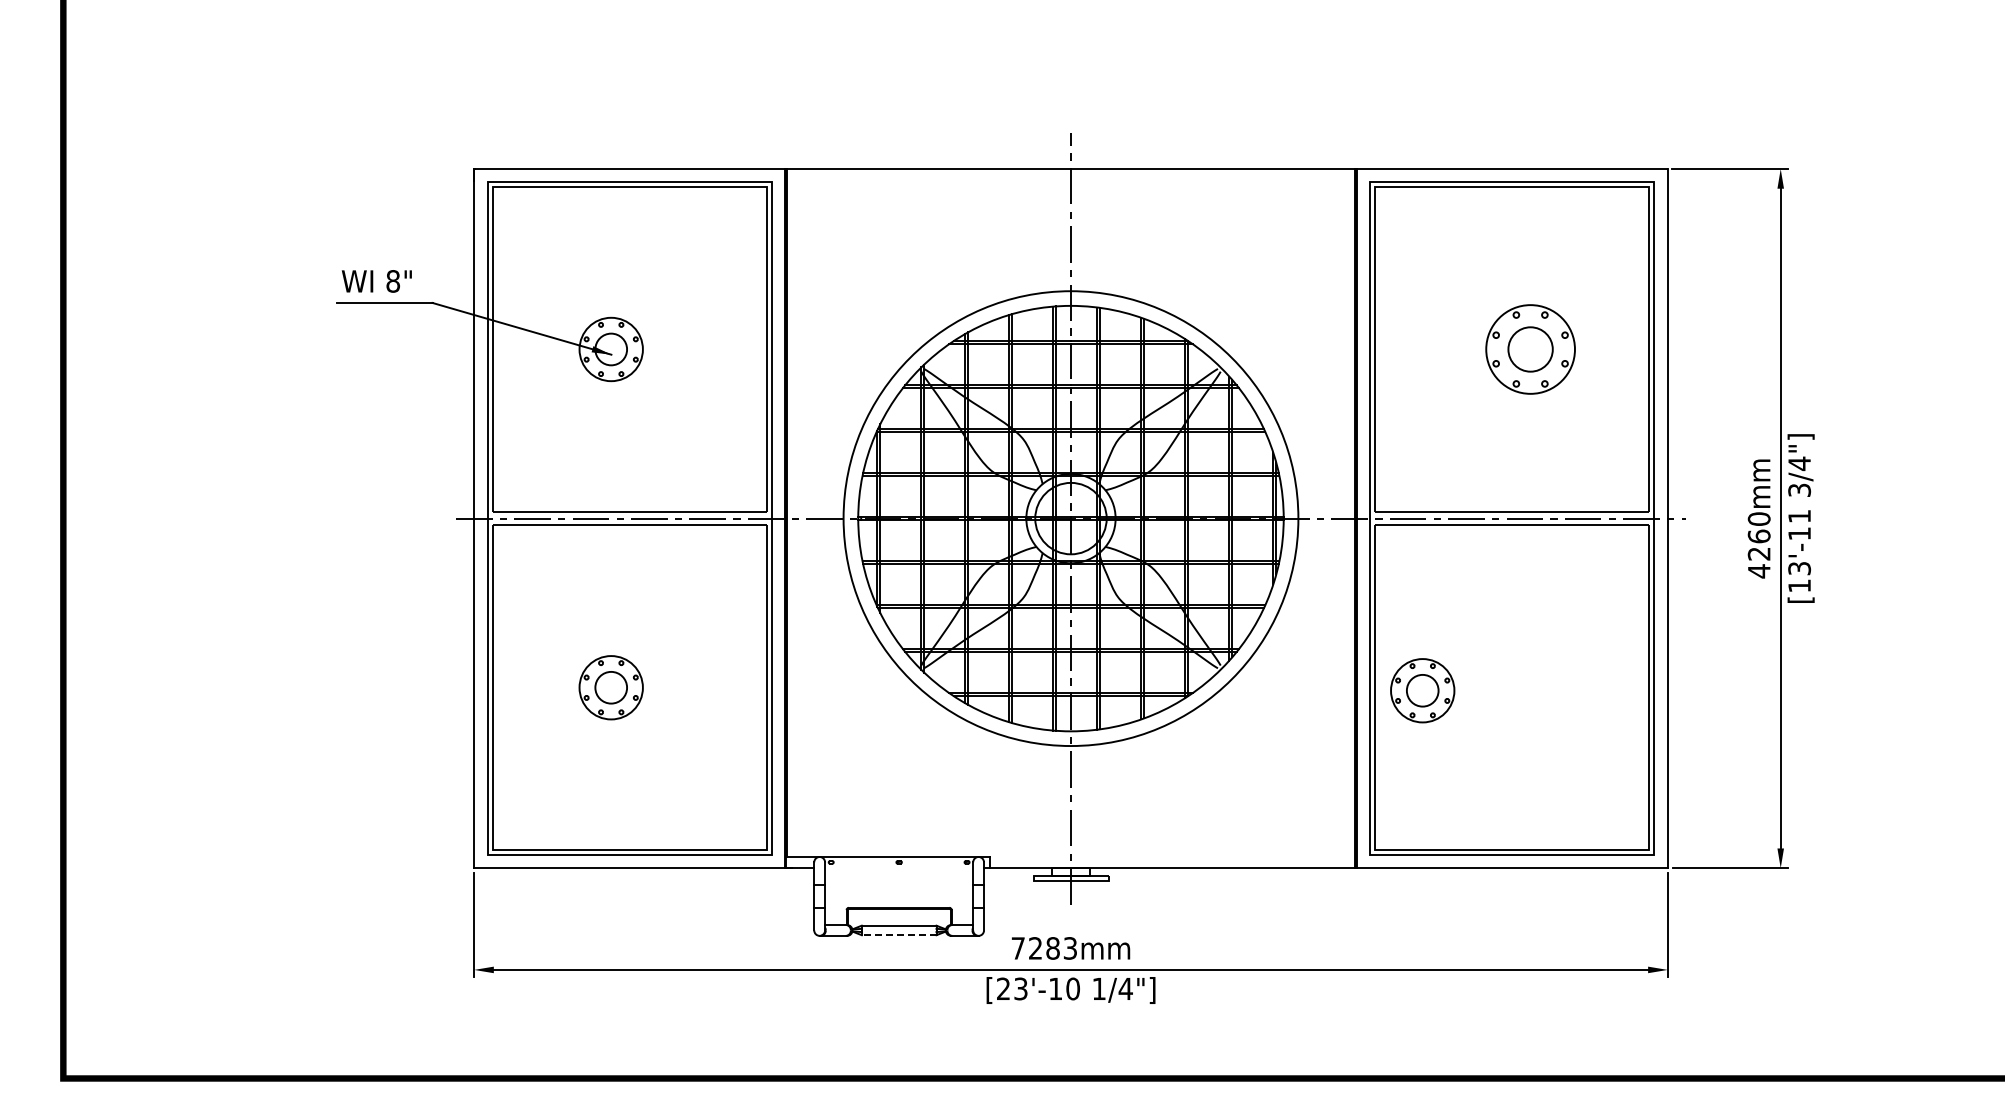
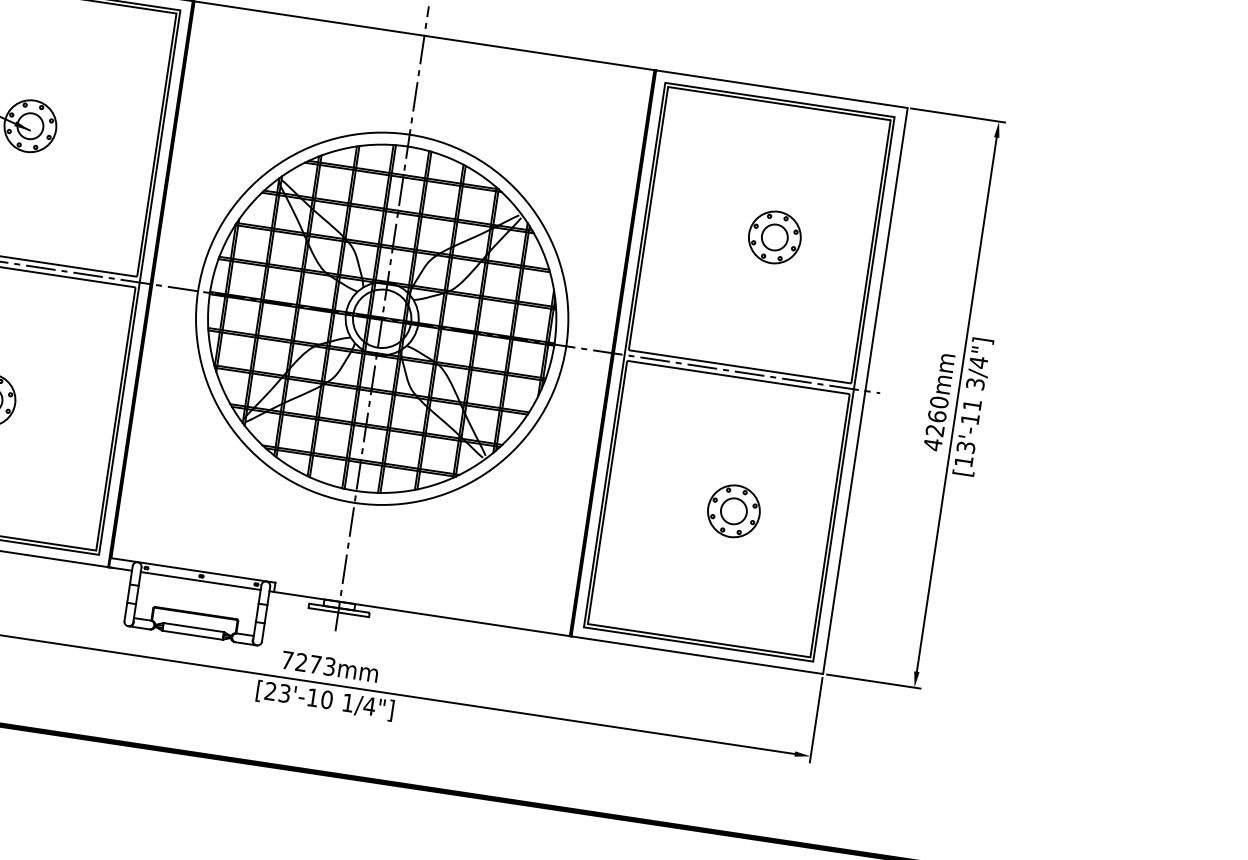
part: (1530, 349) -> (774, 237), size x0.71
part: (1422, 690) -> (733, 511), moved
line: (899, 868) -> (201, 581), added
line: (898, 935) -> (192, 635), dashed -> solid
text: (1052, 948) -> (315, 664), 7283mm -> 7273mm

